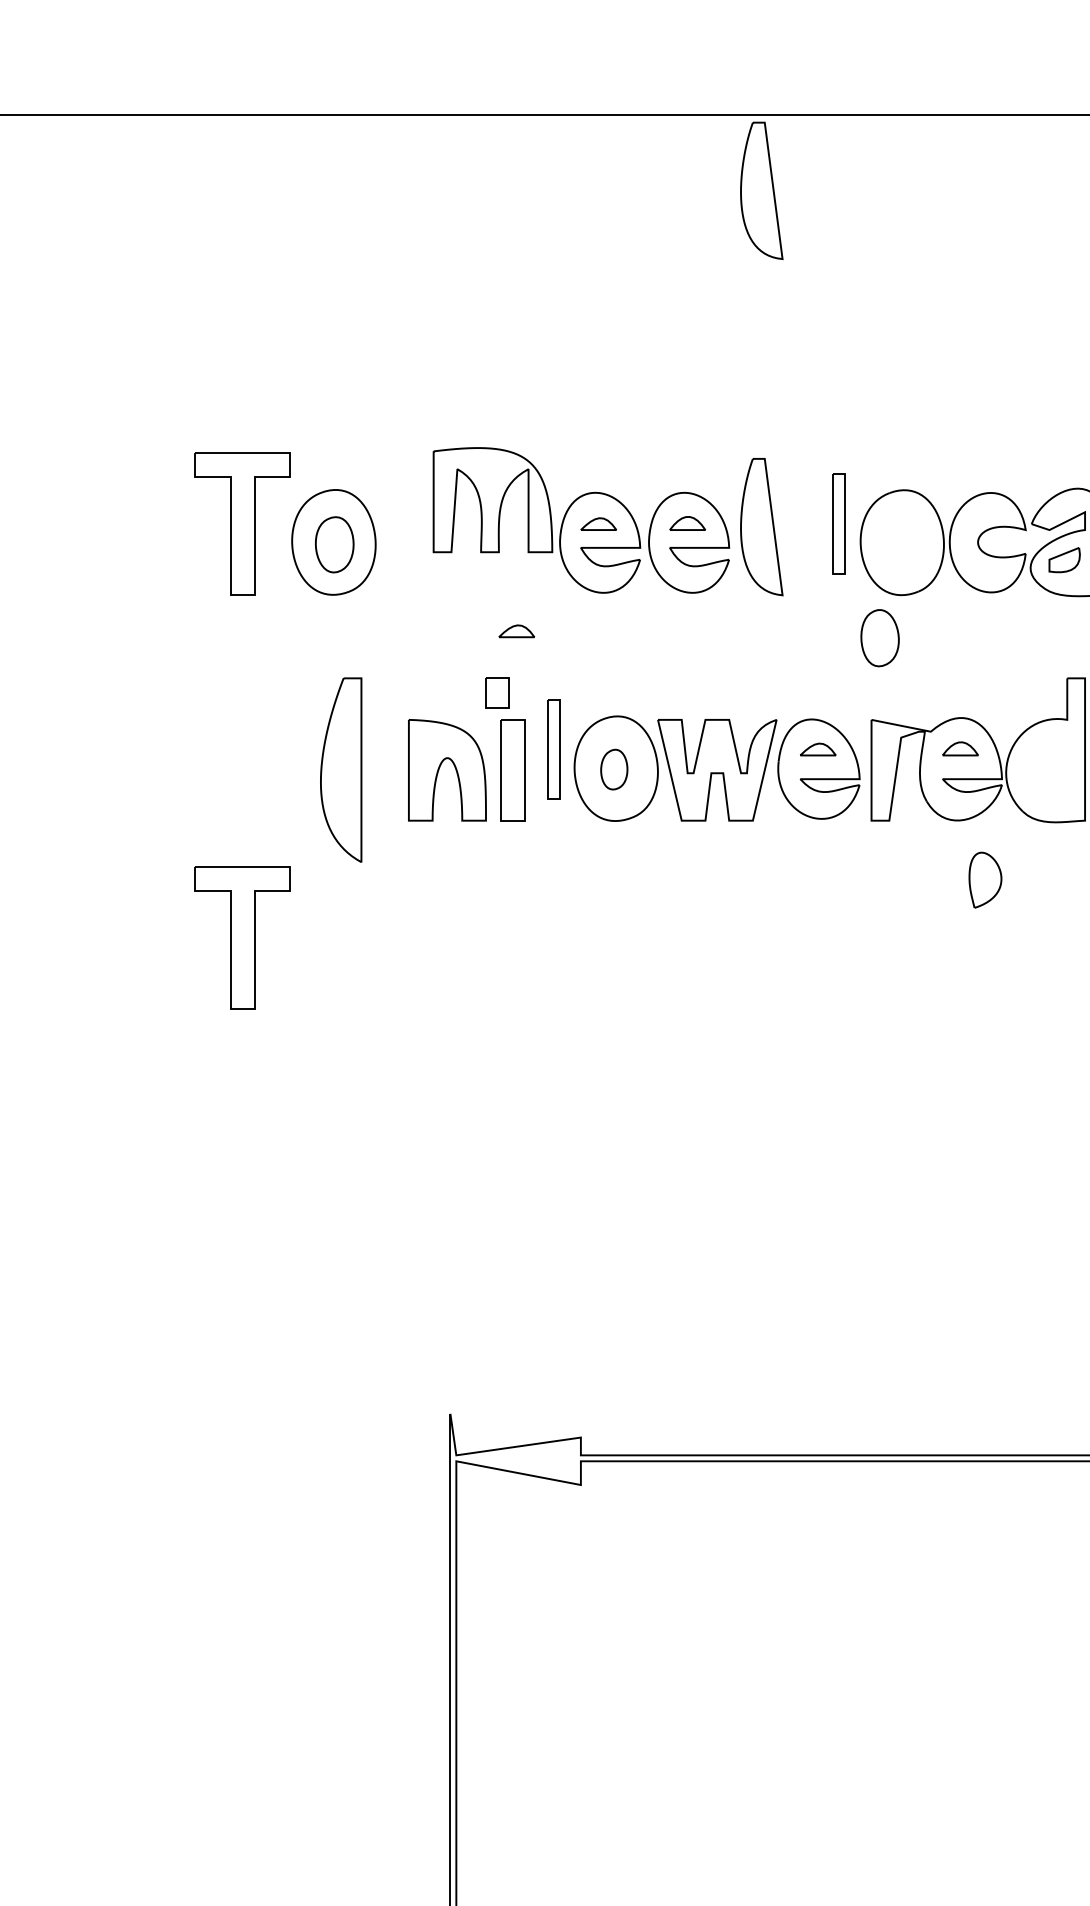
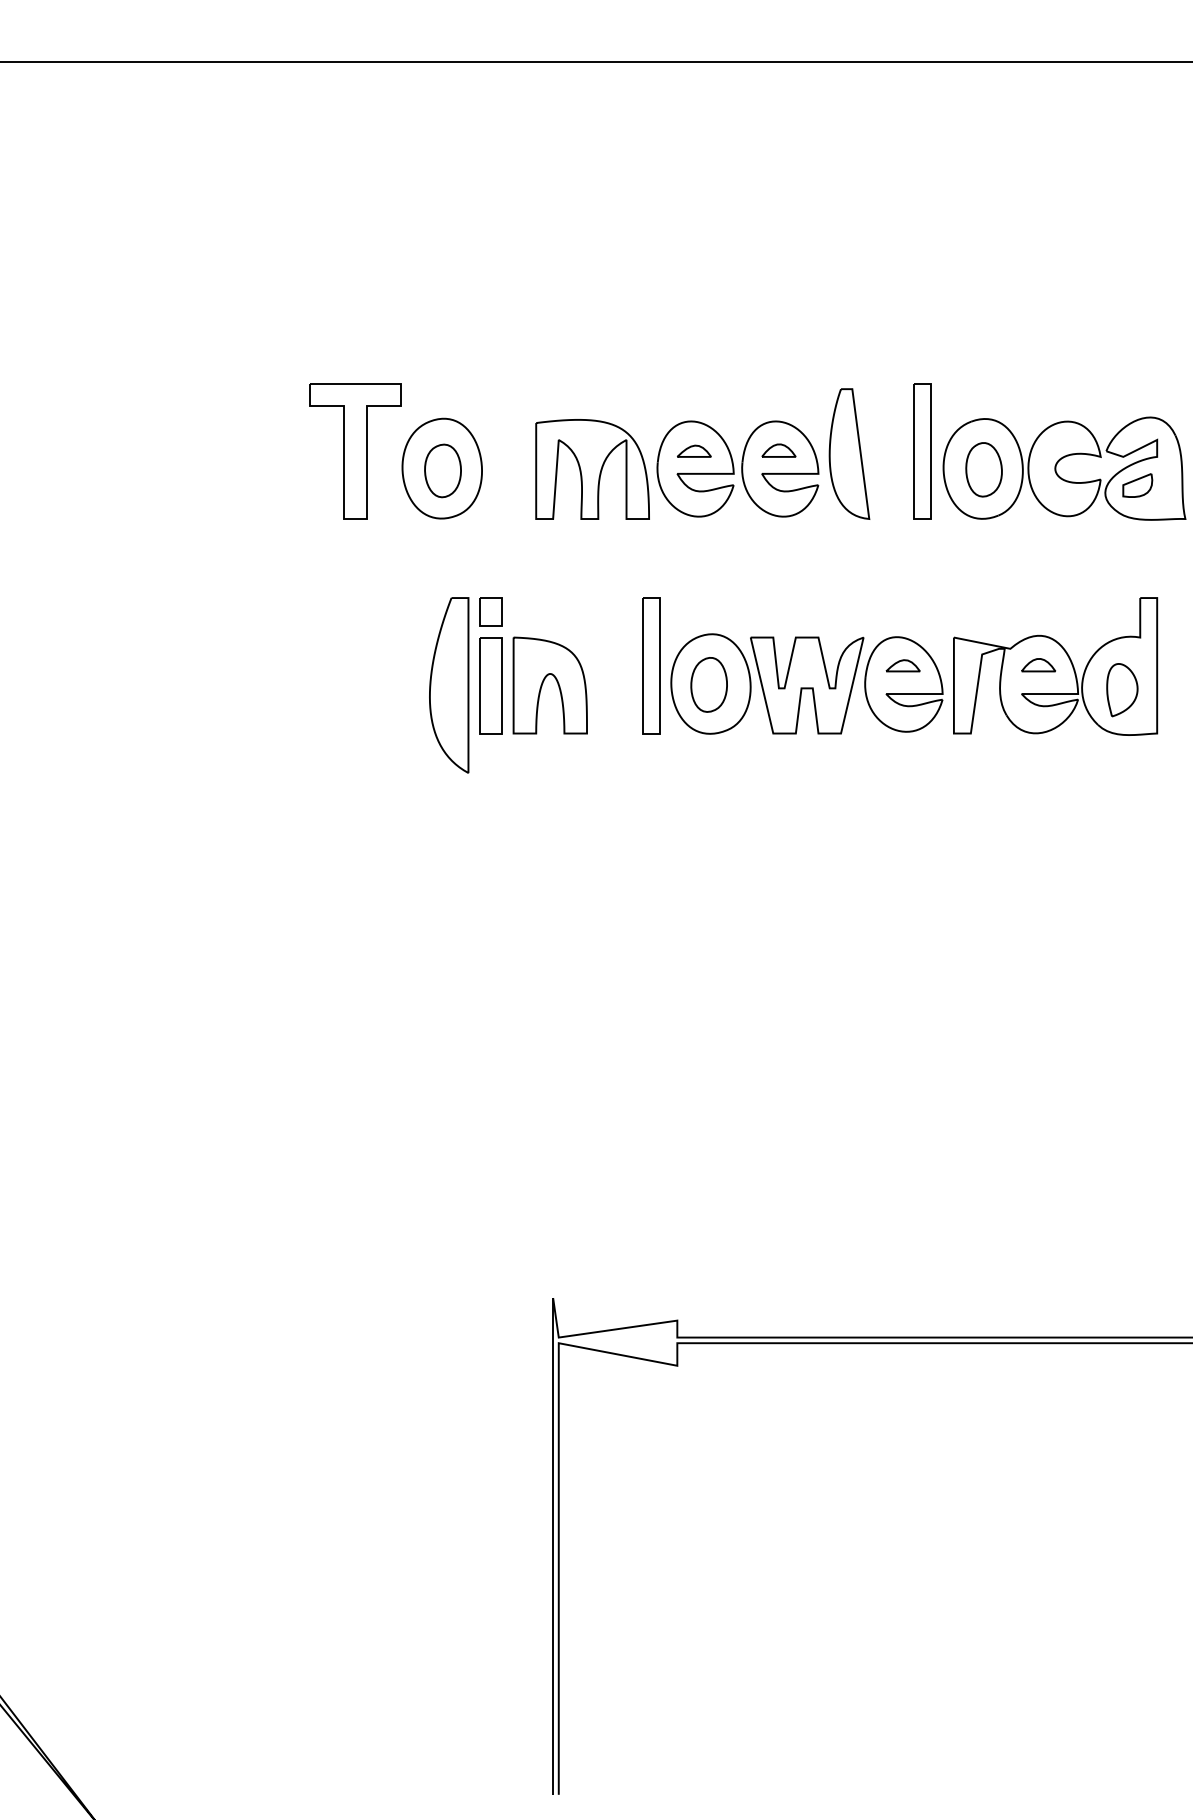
part: (761, 190) -> (849, 133), removed
part: (492, 500) -> (592, 469), moved
part: (838, 524) -> (922, 451), size x1.43
part: (516, 630) -> (616, 552), removed
curve: (862, 637) -> (967, 469), moved
part: (497, 692) -> (490, 611), moved
part: (553, 749) -> (651, 665), size x1.43
part: (613, 769) -> (708, 684), size x1.43
part: (512, 770) -> (490, 685), moved
part: (985, 880) -> (1122, 690), moved
part: (242, 938) -> (355, 845), removed

